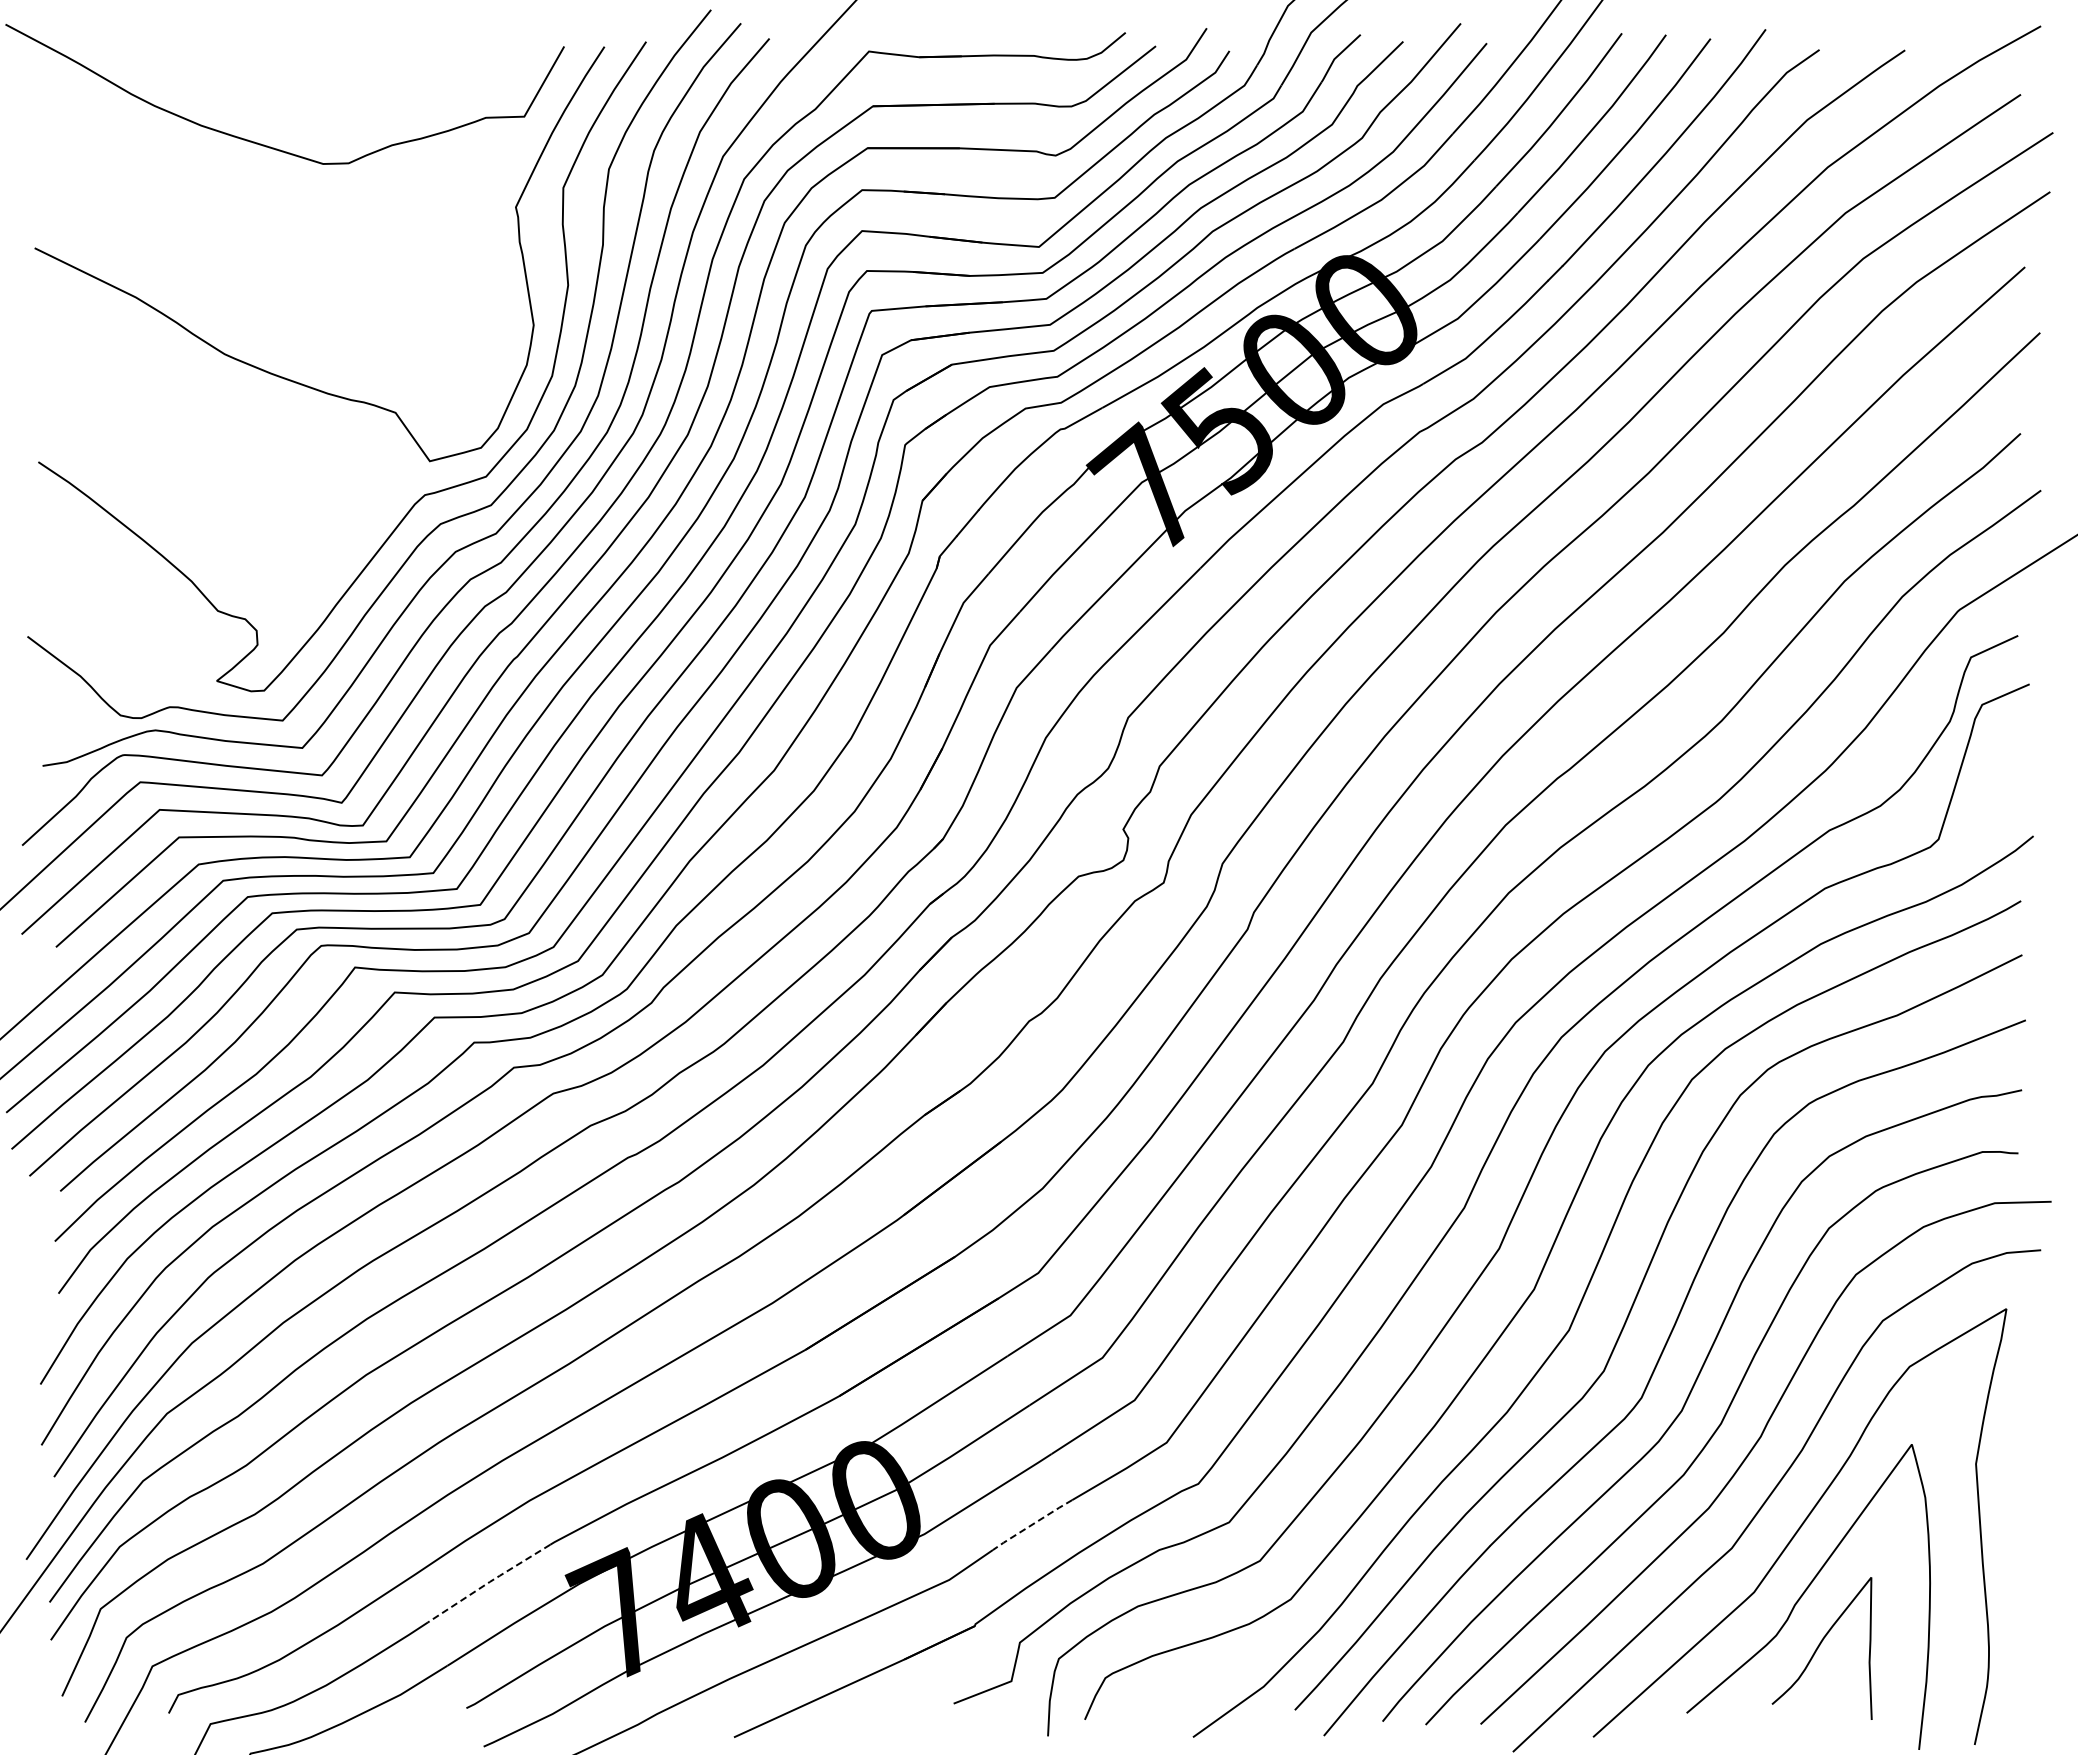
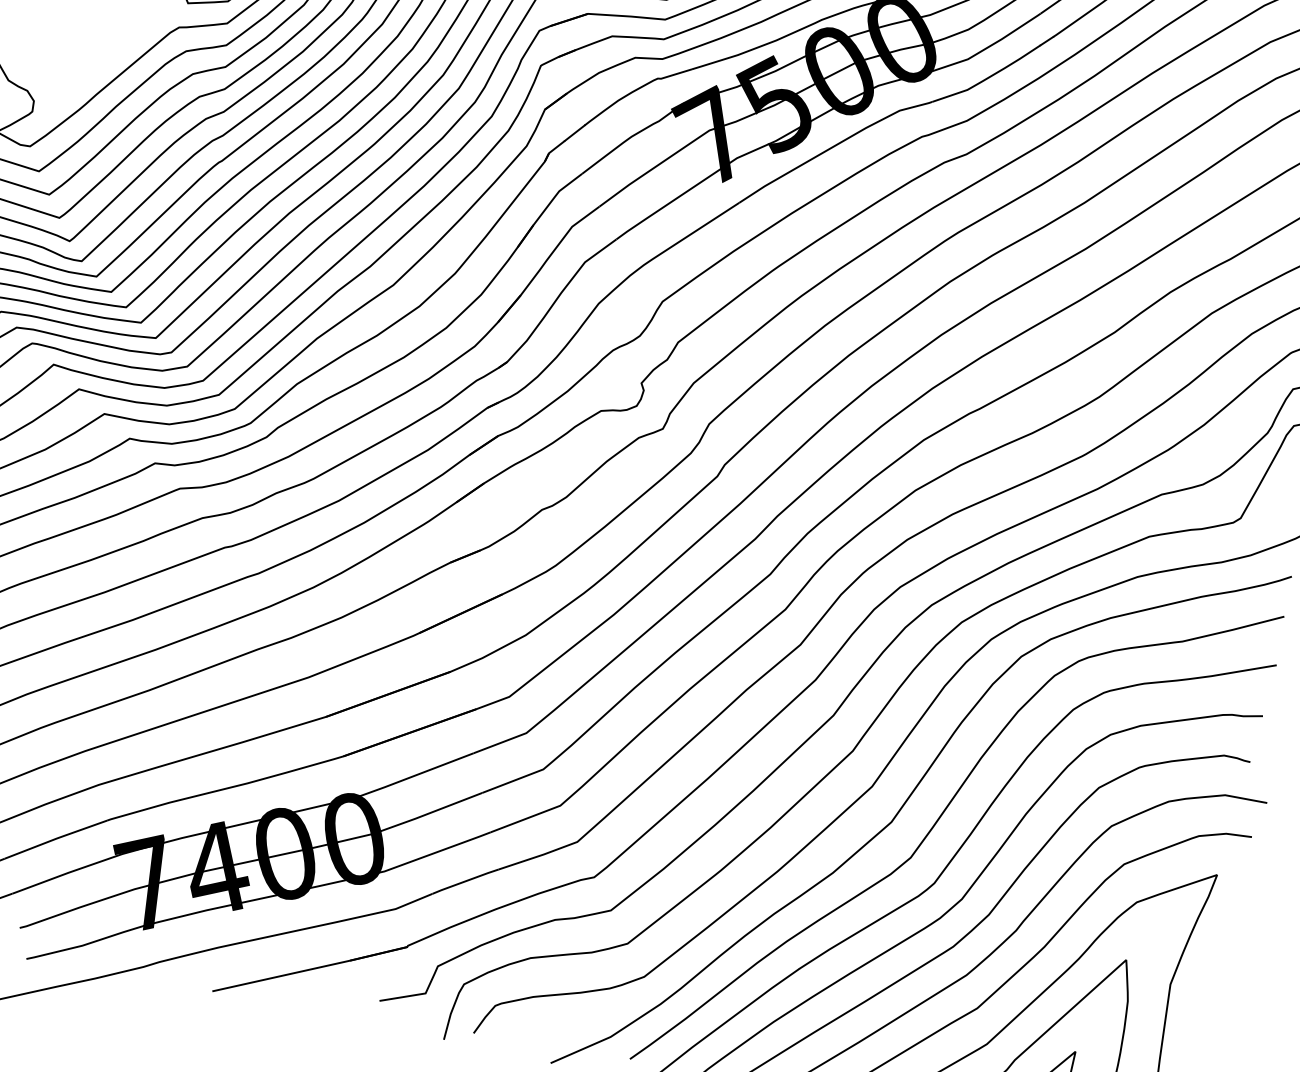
line: (1032, 1524) -> (465, 881), dashed -> solid
line: (489, 1581) -> (56, 838), dashed -> solid

